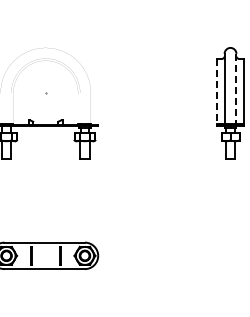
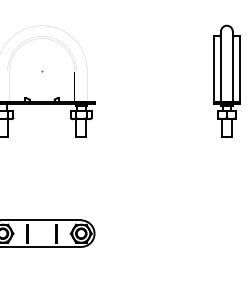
line: (236, 89) -> (232, 67), dashed -> solid
line: (217, 91) -> (213, 69), dashed -> solid

